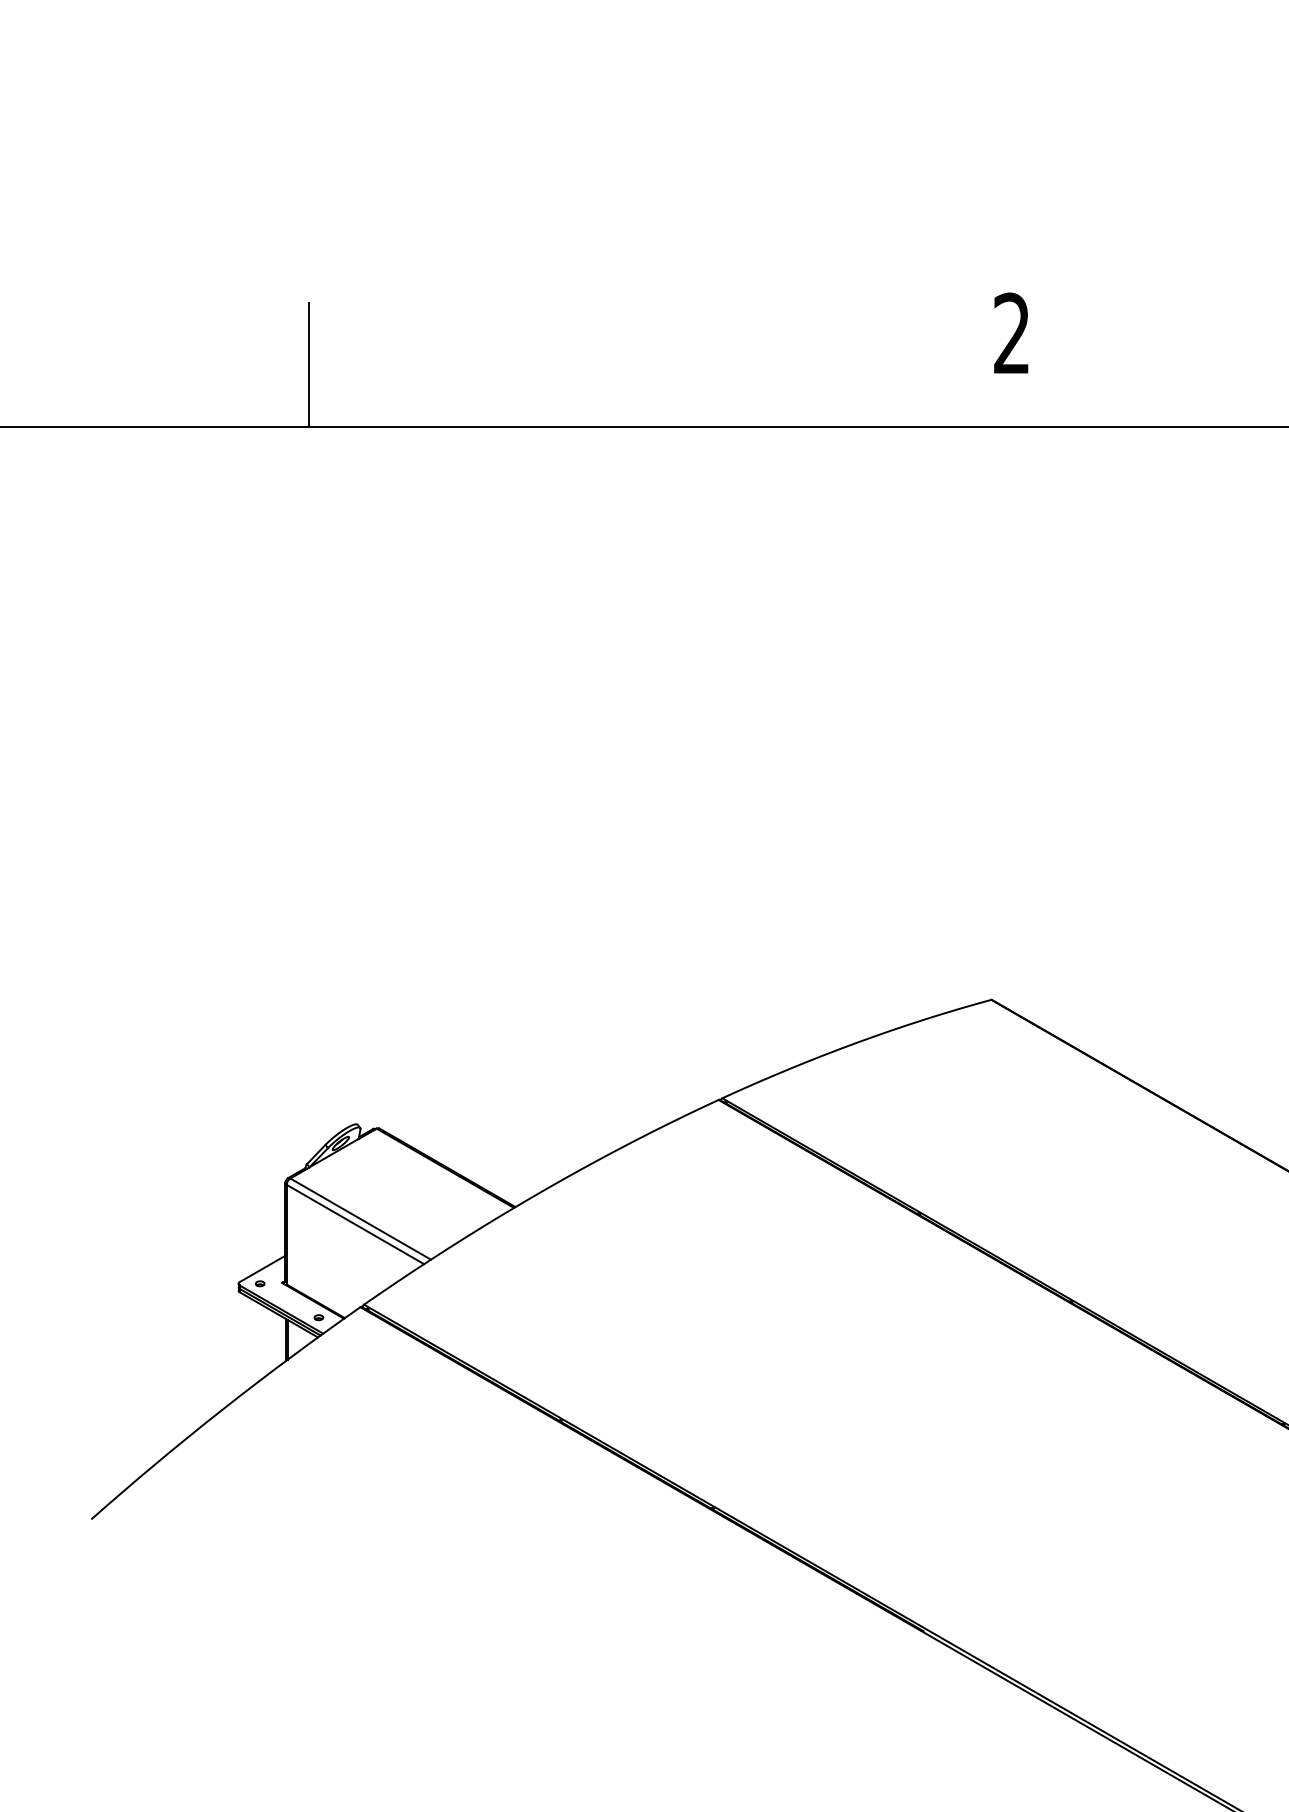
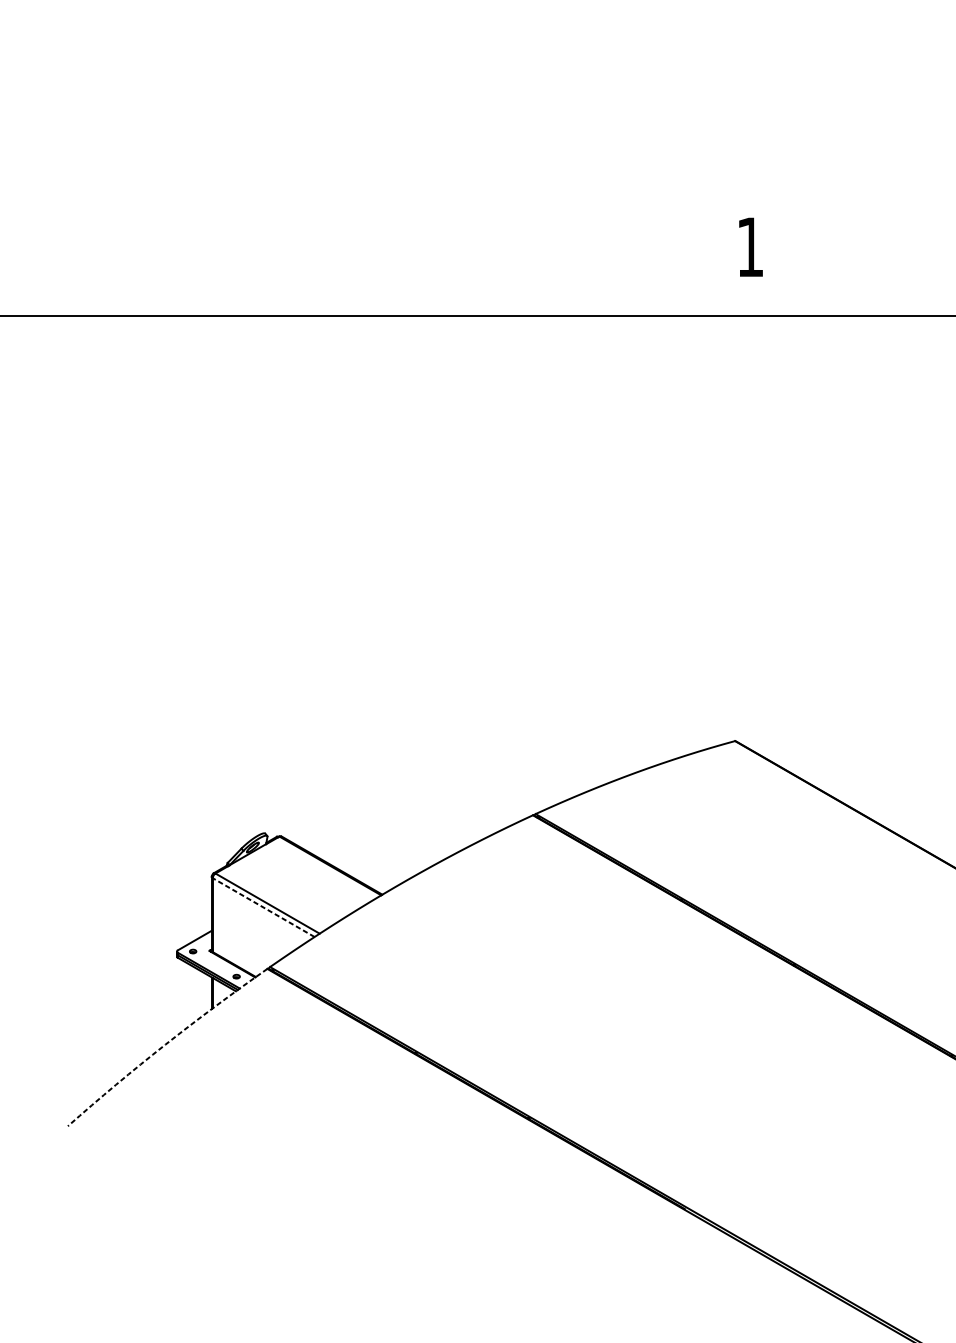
text: (1011, 332) -> (750, 246), 2 -> 1
line: (309, 364) -> (229, 270), removed
line: (354, 1224) -> (263, 907), solid -> dashed
arc: (222, 1409) -> (165, 1044), solid -> dashed

